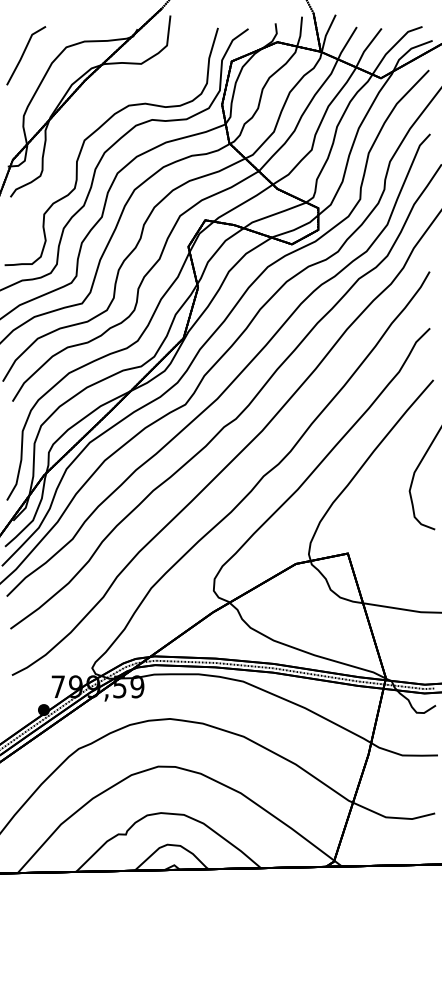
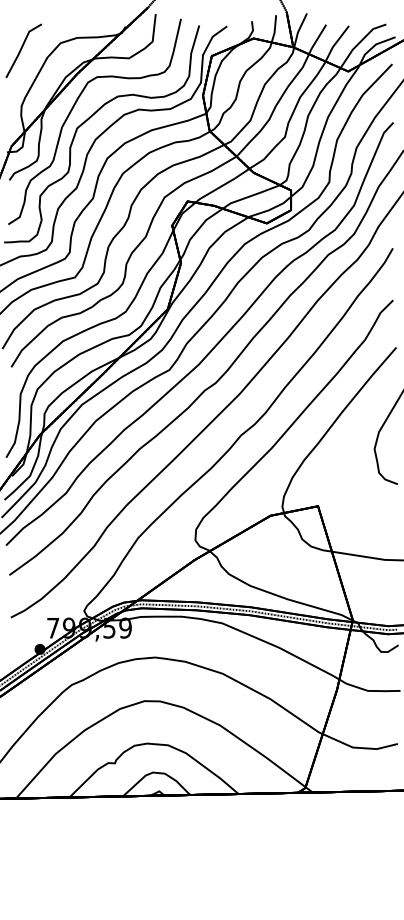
part: (81, 117) -> (74, 107), added

